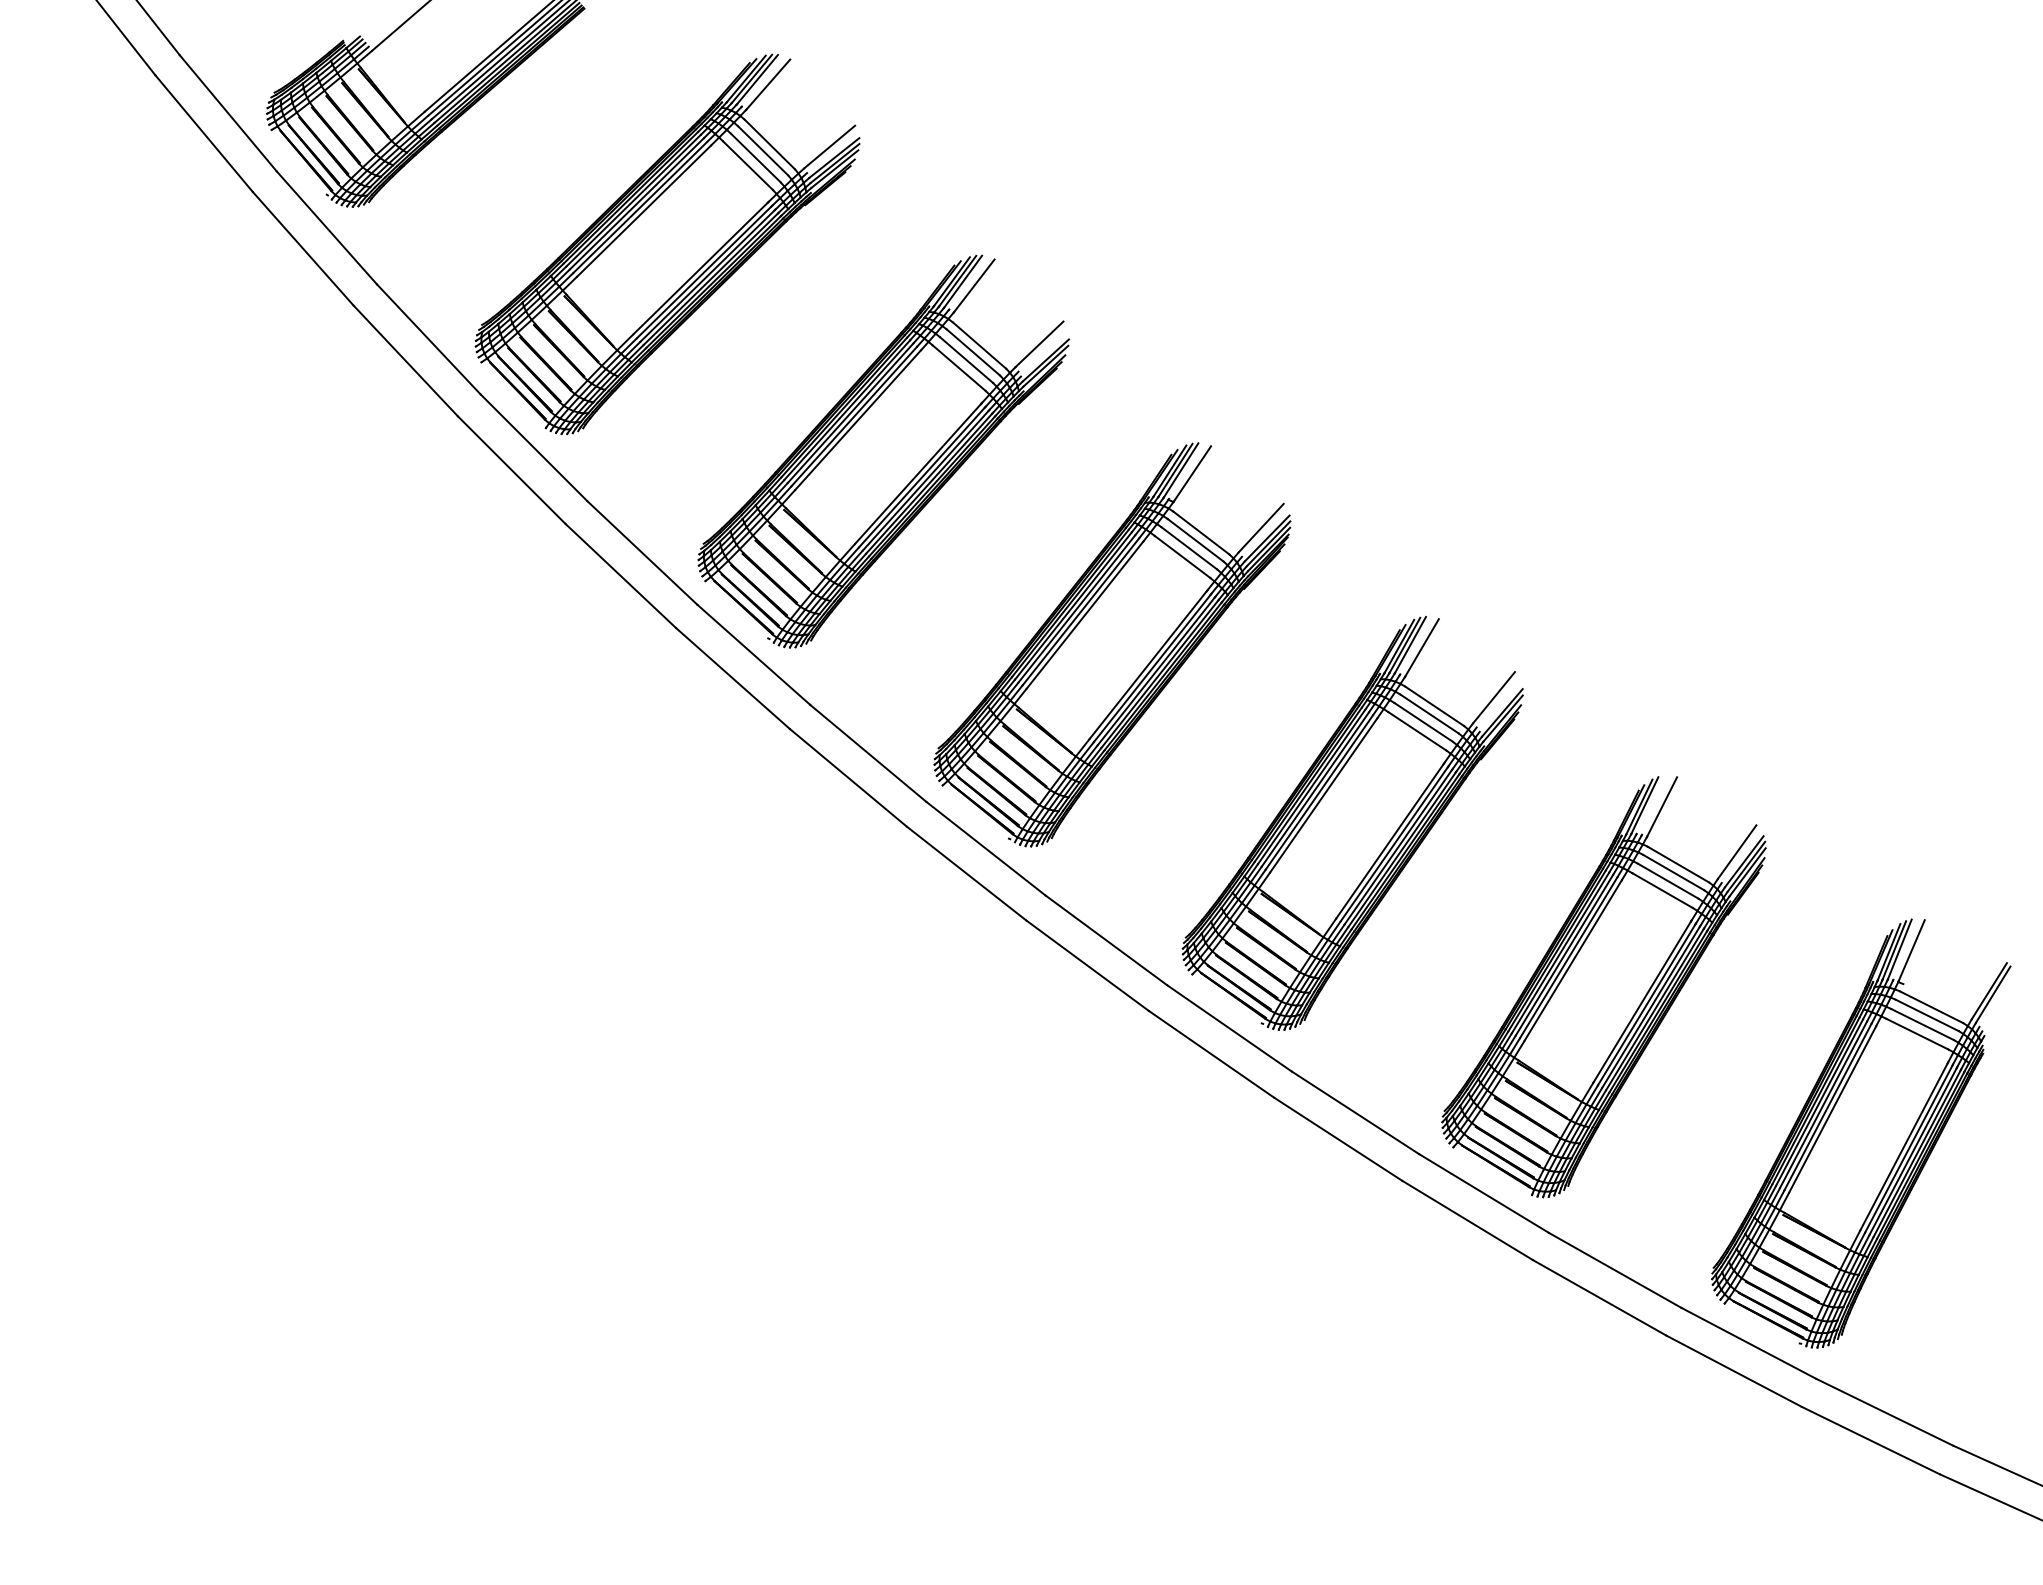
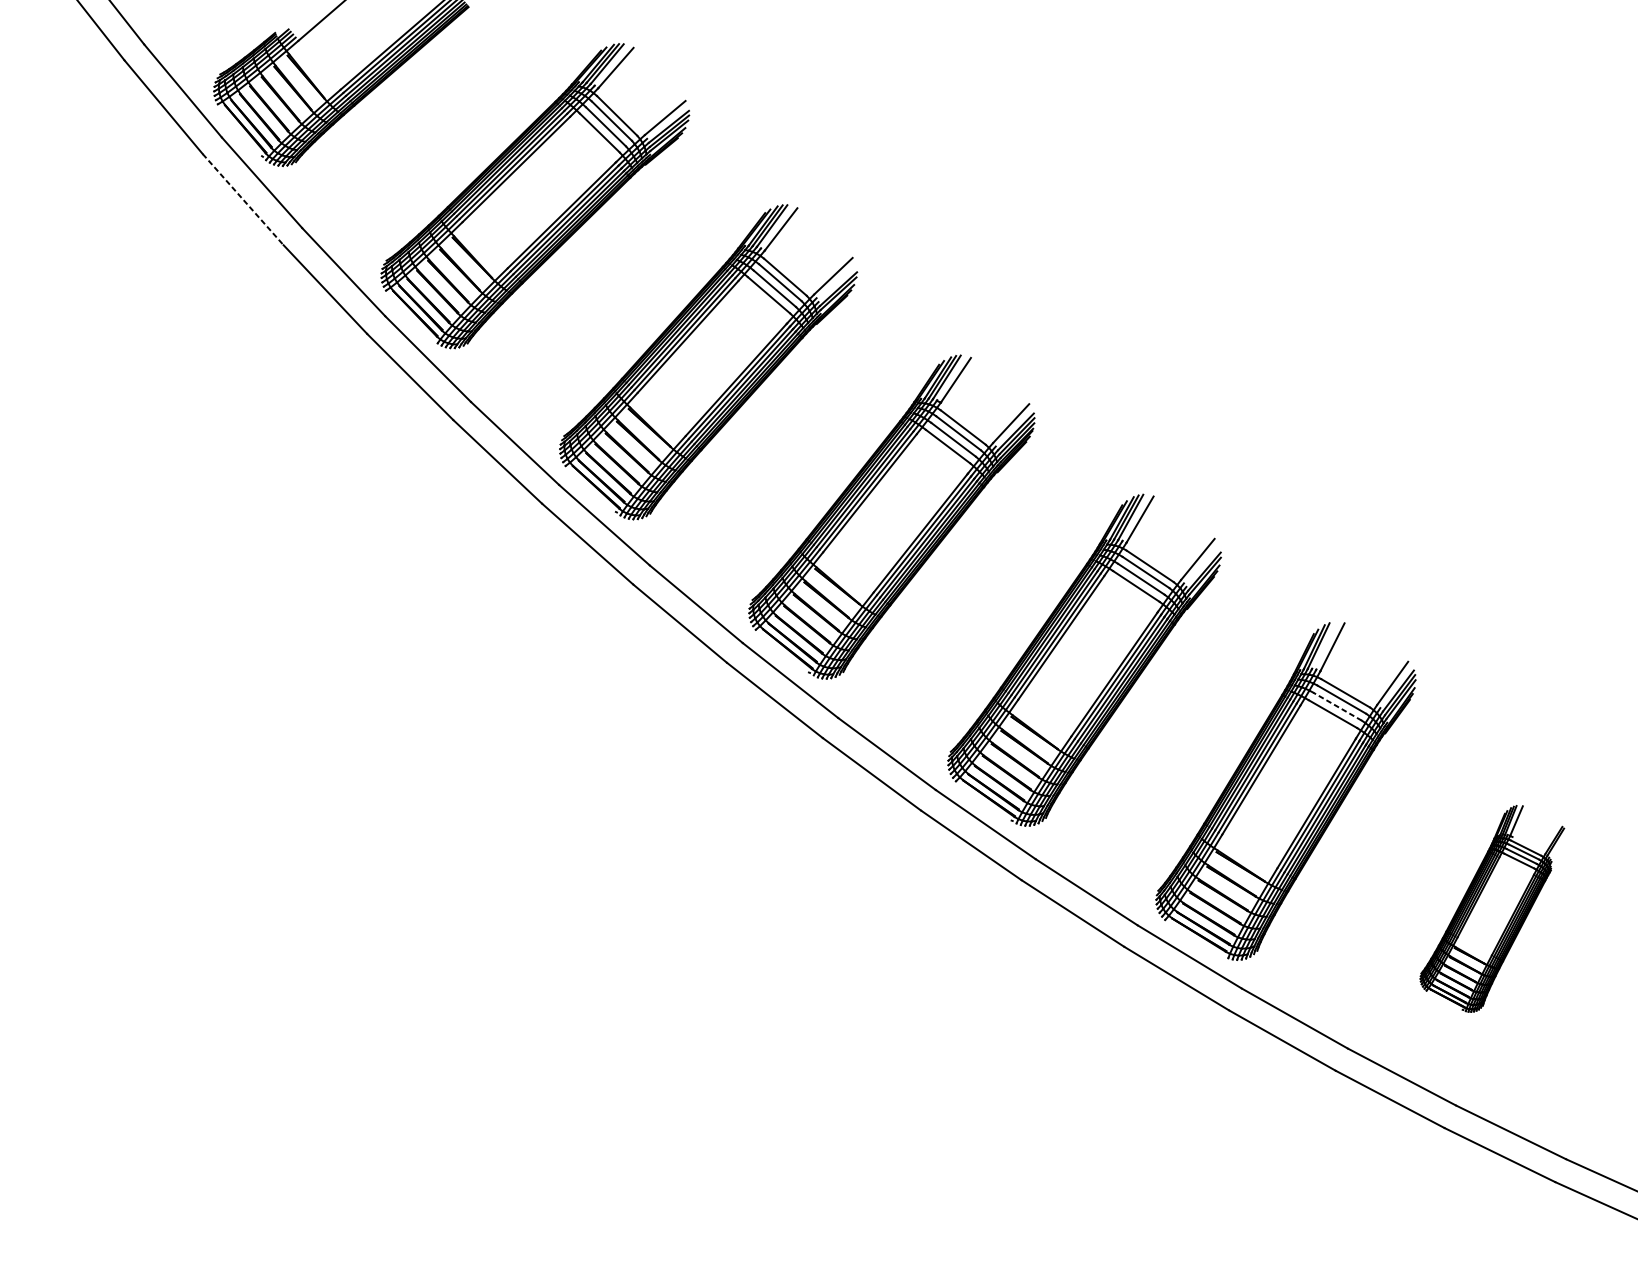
line: (303, 249) -> (243, 200), solid -> dashed
line: (1668, 881) -> (1337, 706), solid -> dashed
part: (1861, 1133) -> (1492, 908), size x0.6

